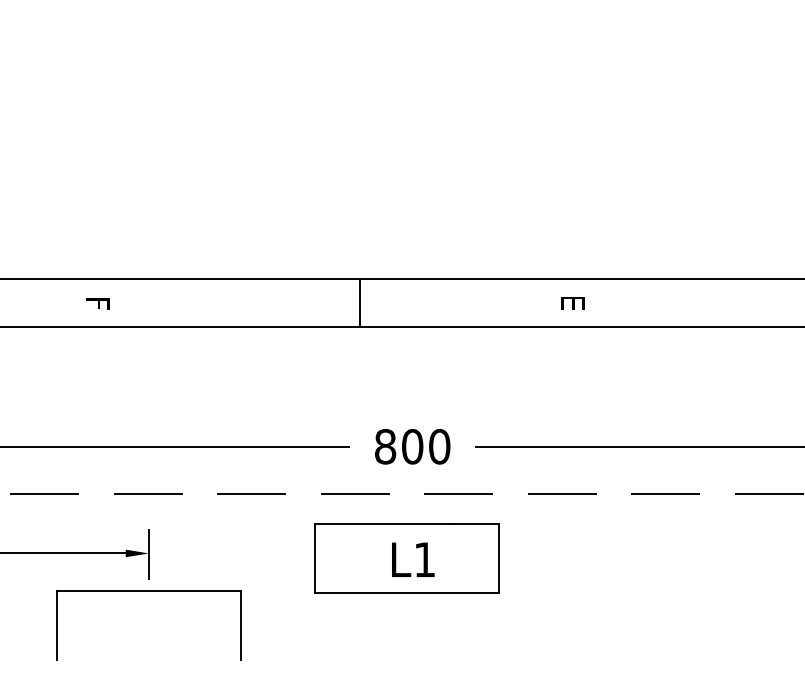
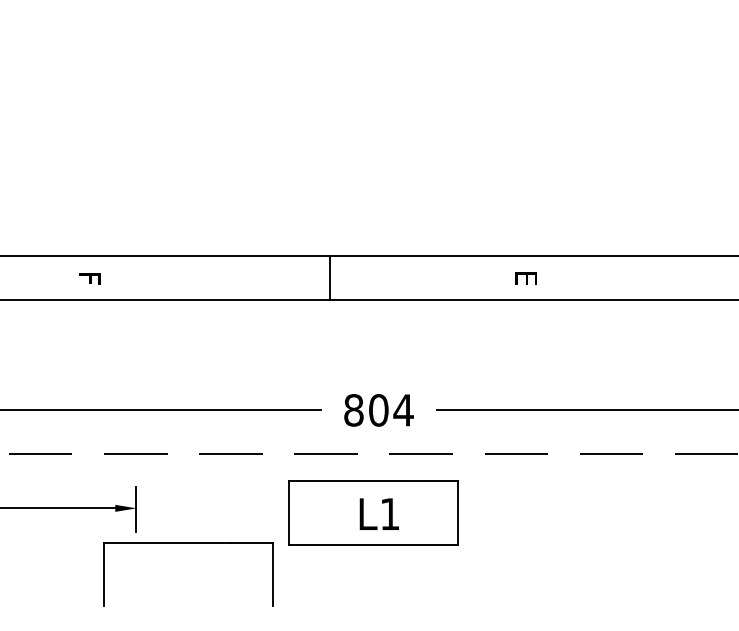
text: (439, 446) -> (403, 410), 800 -> 804
part: (148, 591) -> (188, 543), moved

